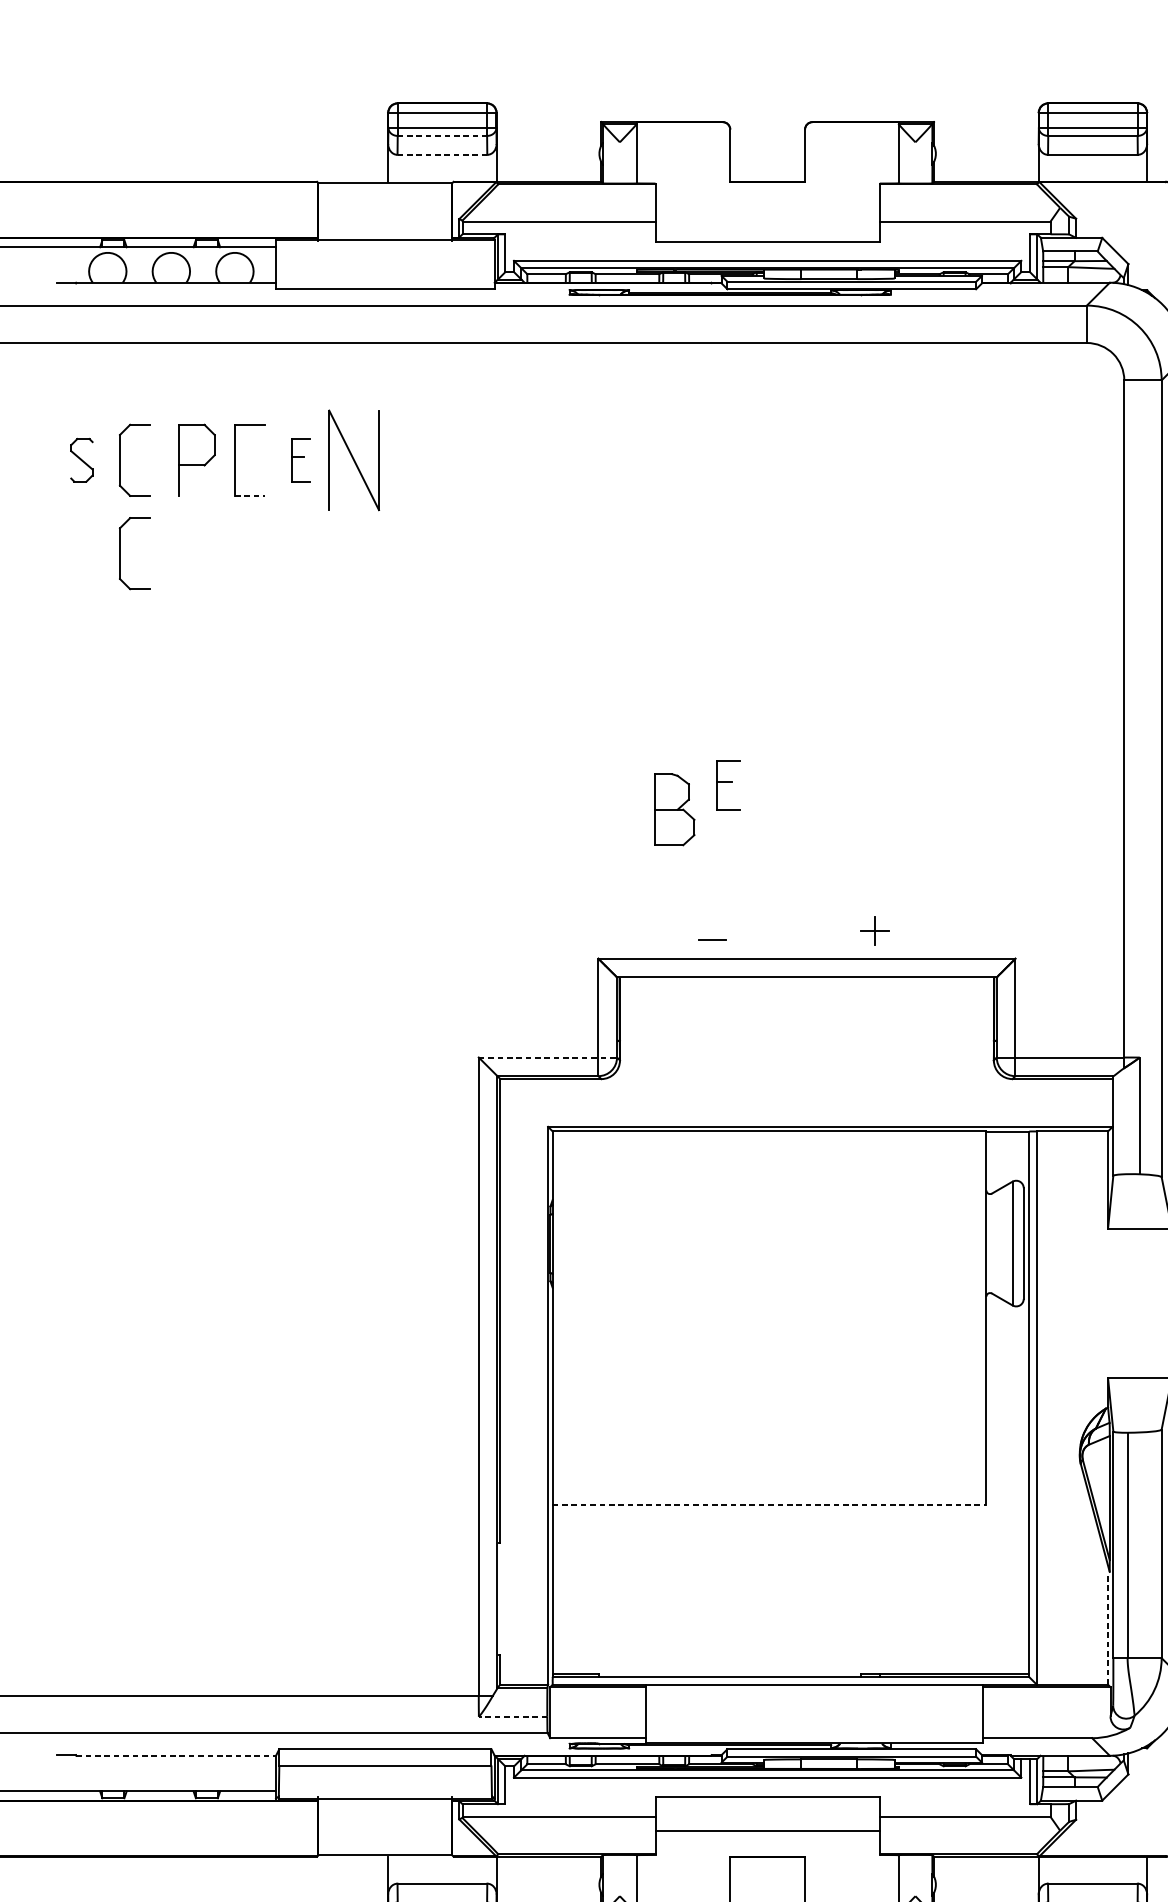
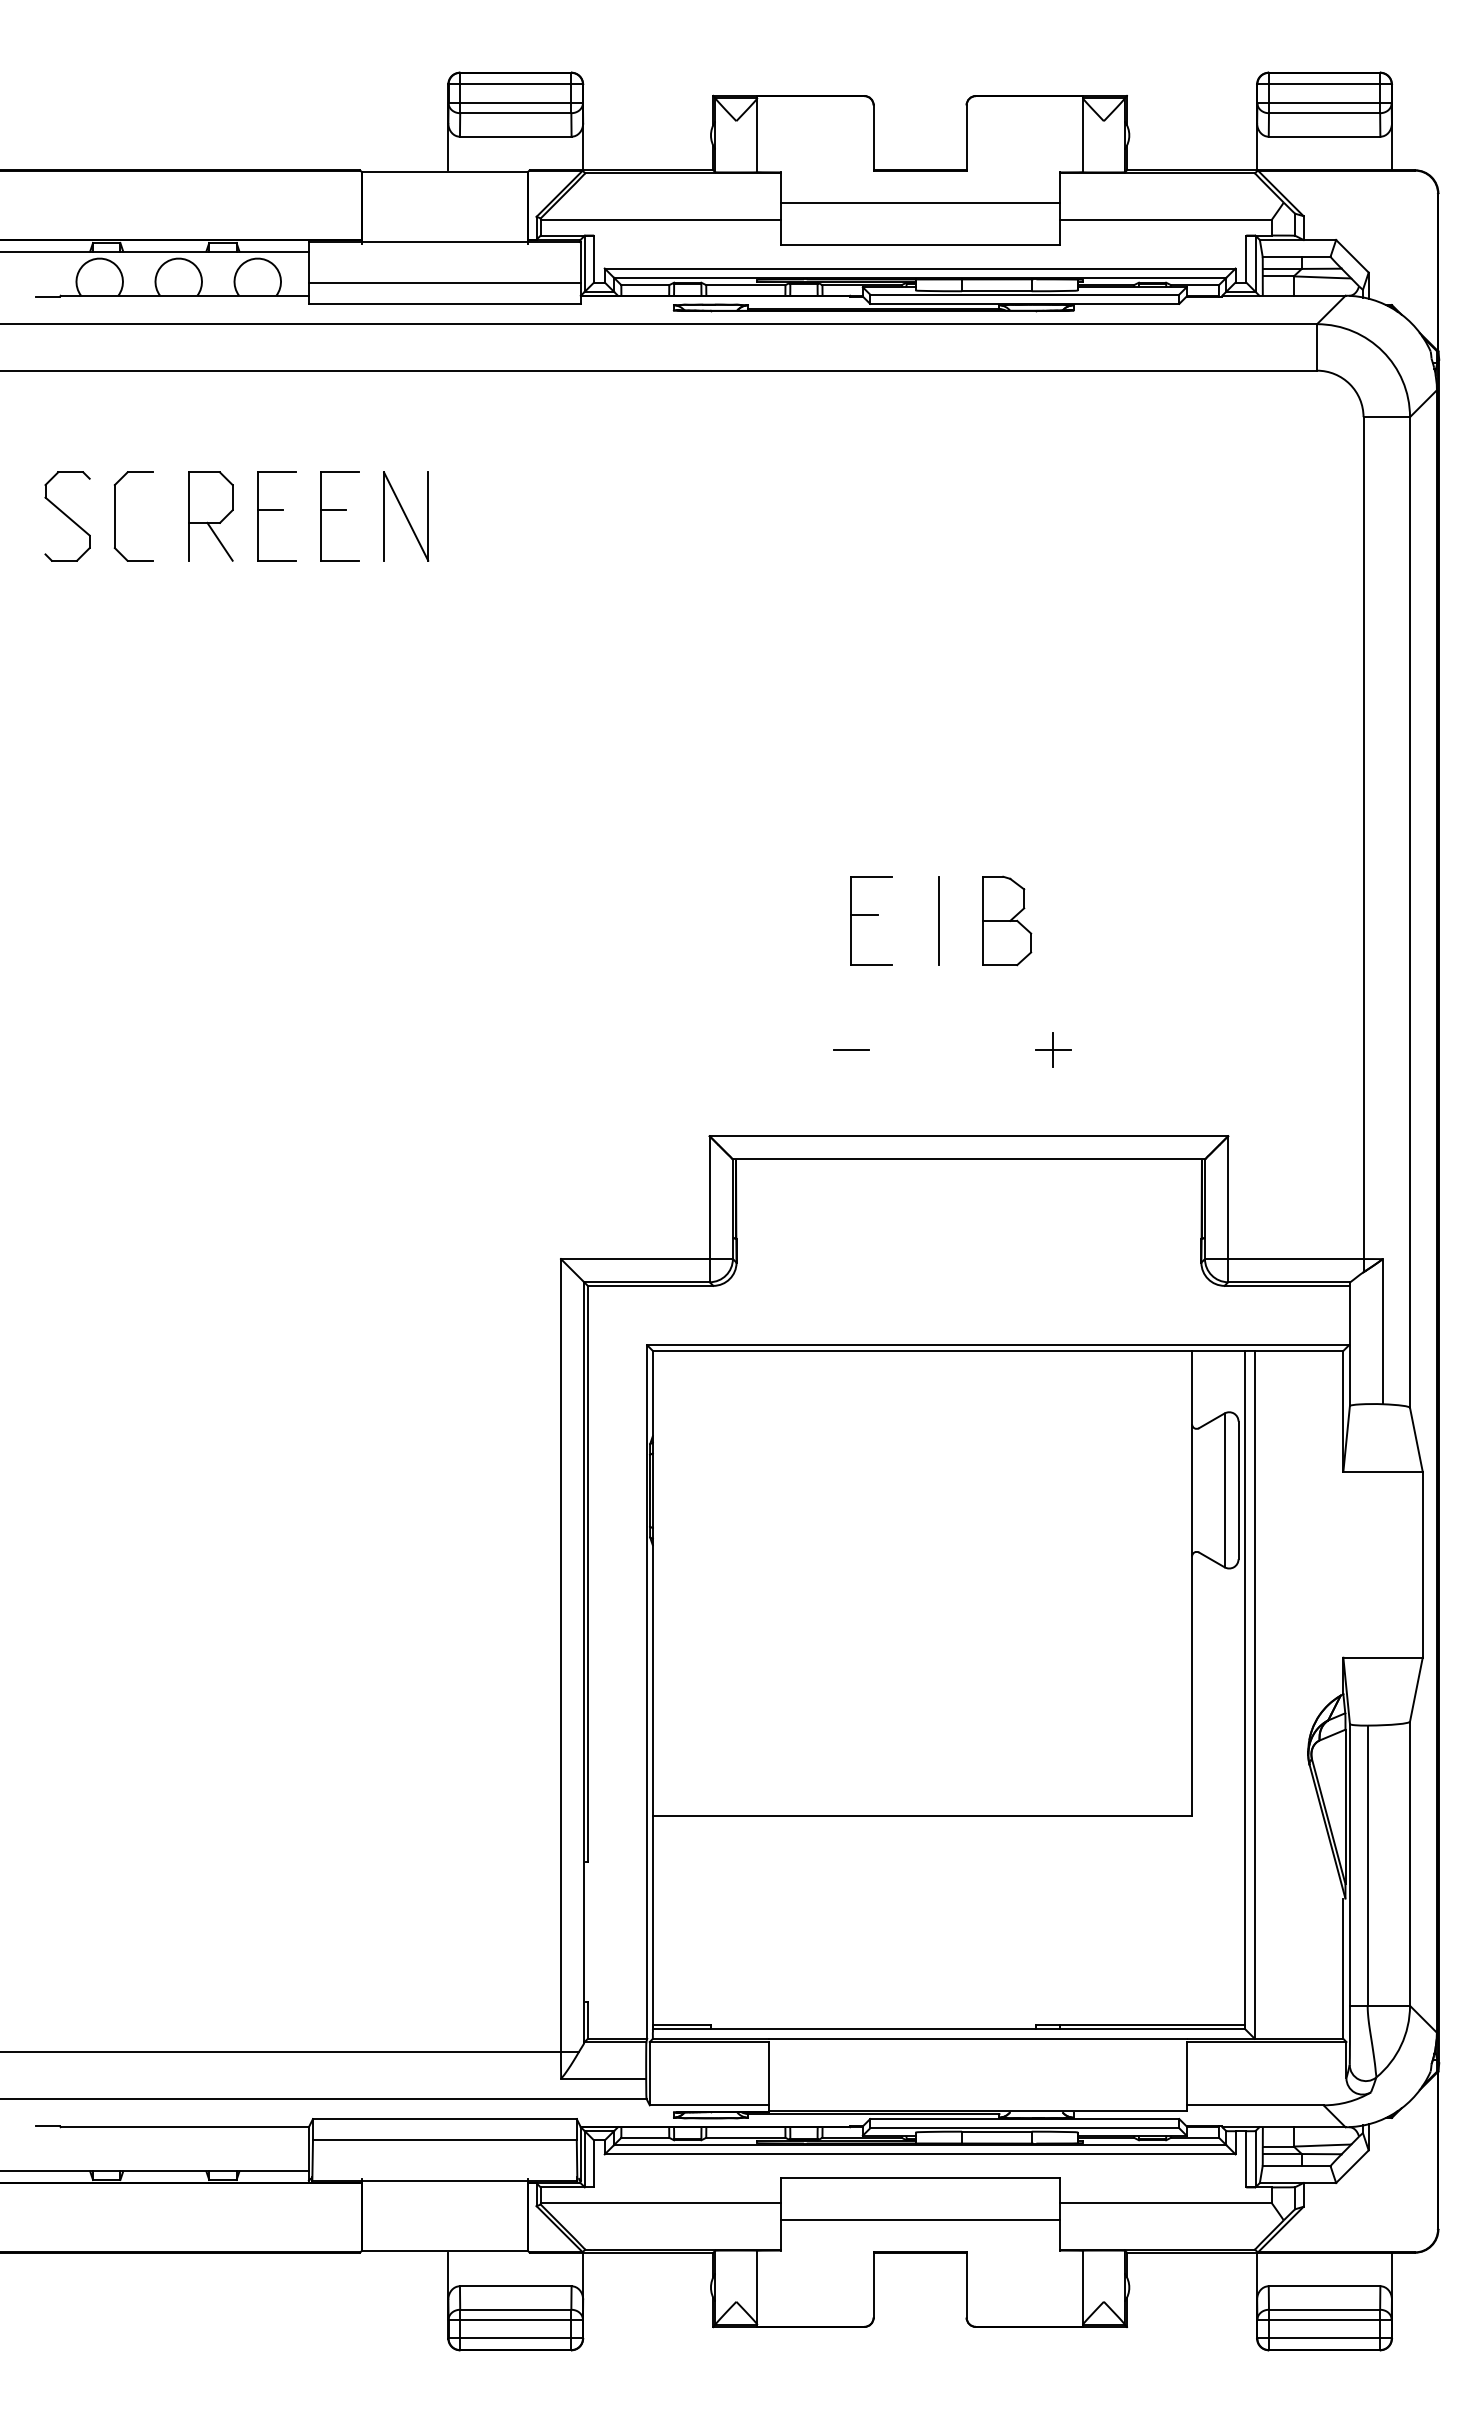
line: (442, 136) -> (515, 113), dashed -> solid
line: (442, 154) -> (515, 136), dashed -> solid
line: (767, 207) -> (919, 202), added
line: (385, 272) -> (444, 282), added
line: (245, 455) -> (270, 510), added
part: (81, 460) -> (67, 516), size x1.67
part: (300, 460) -> (339, 516), size x1.67
part: (354, 460) -> (406, 516), size x0.71
line: (204, 480) -> (219, 541), added
line: (249, 495) -> (276, 560), dashed -> solid
part: (120, 553) -> (115, 632), removed
part: (728, 785) -> (871, 920), size x1.43
line: (782, 785) -> (938, 920), added
part: (675, 809) -> (1007, 920), moved
part: (874, 930) -> (1053, 1049), moved
line: (712, 939) -> (851, 1049), moved
line: (547, 1057) -> (646, 1259), dashed -> solid
line: (769, 1505) -> (922, 1815), dashed -> solid
line: (1108, 1628) -> (1343, 1968), dashed -> solid
line: (512, 1716) -> (603, 2078), dashed -> solid
line: (176, 1756) -> (185, 2127), dashed -> solid

